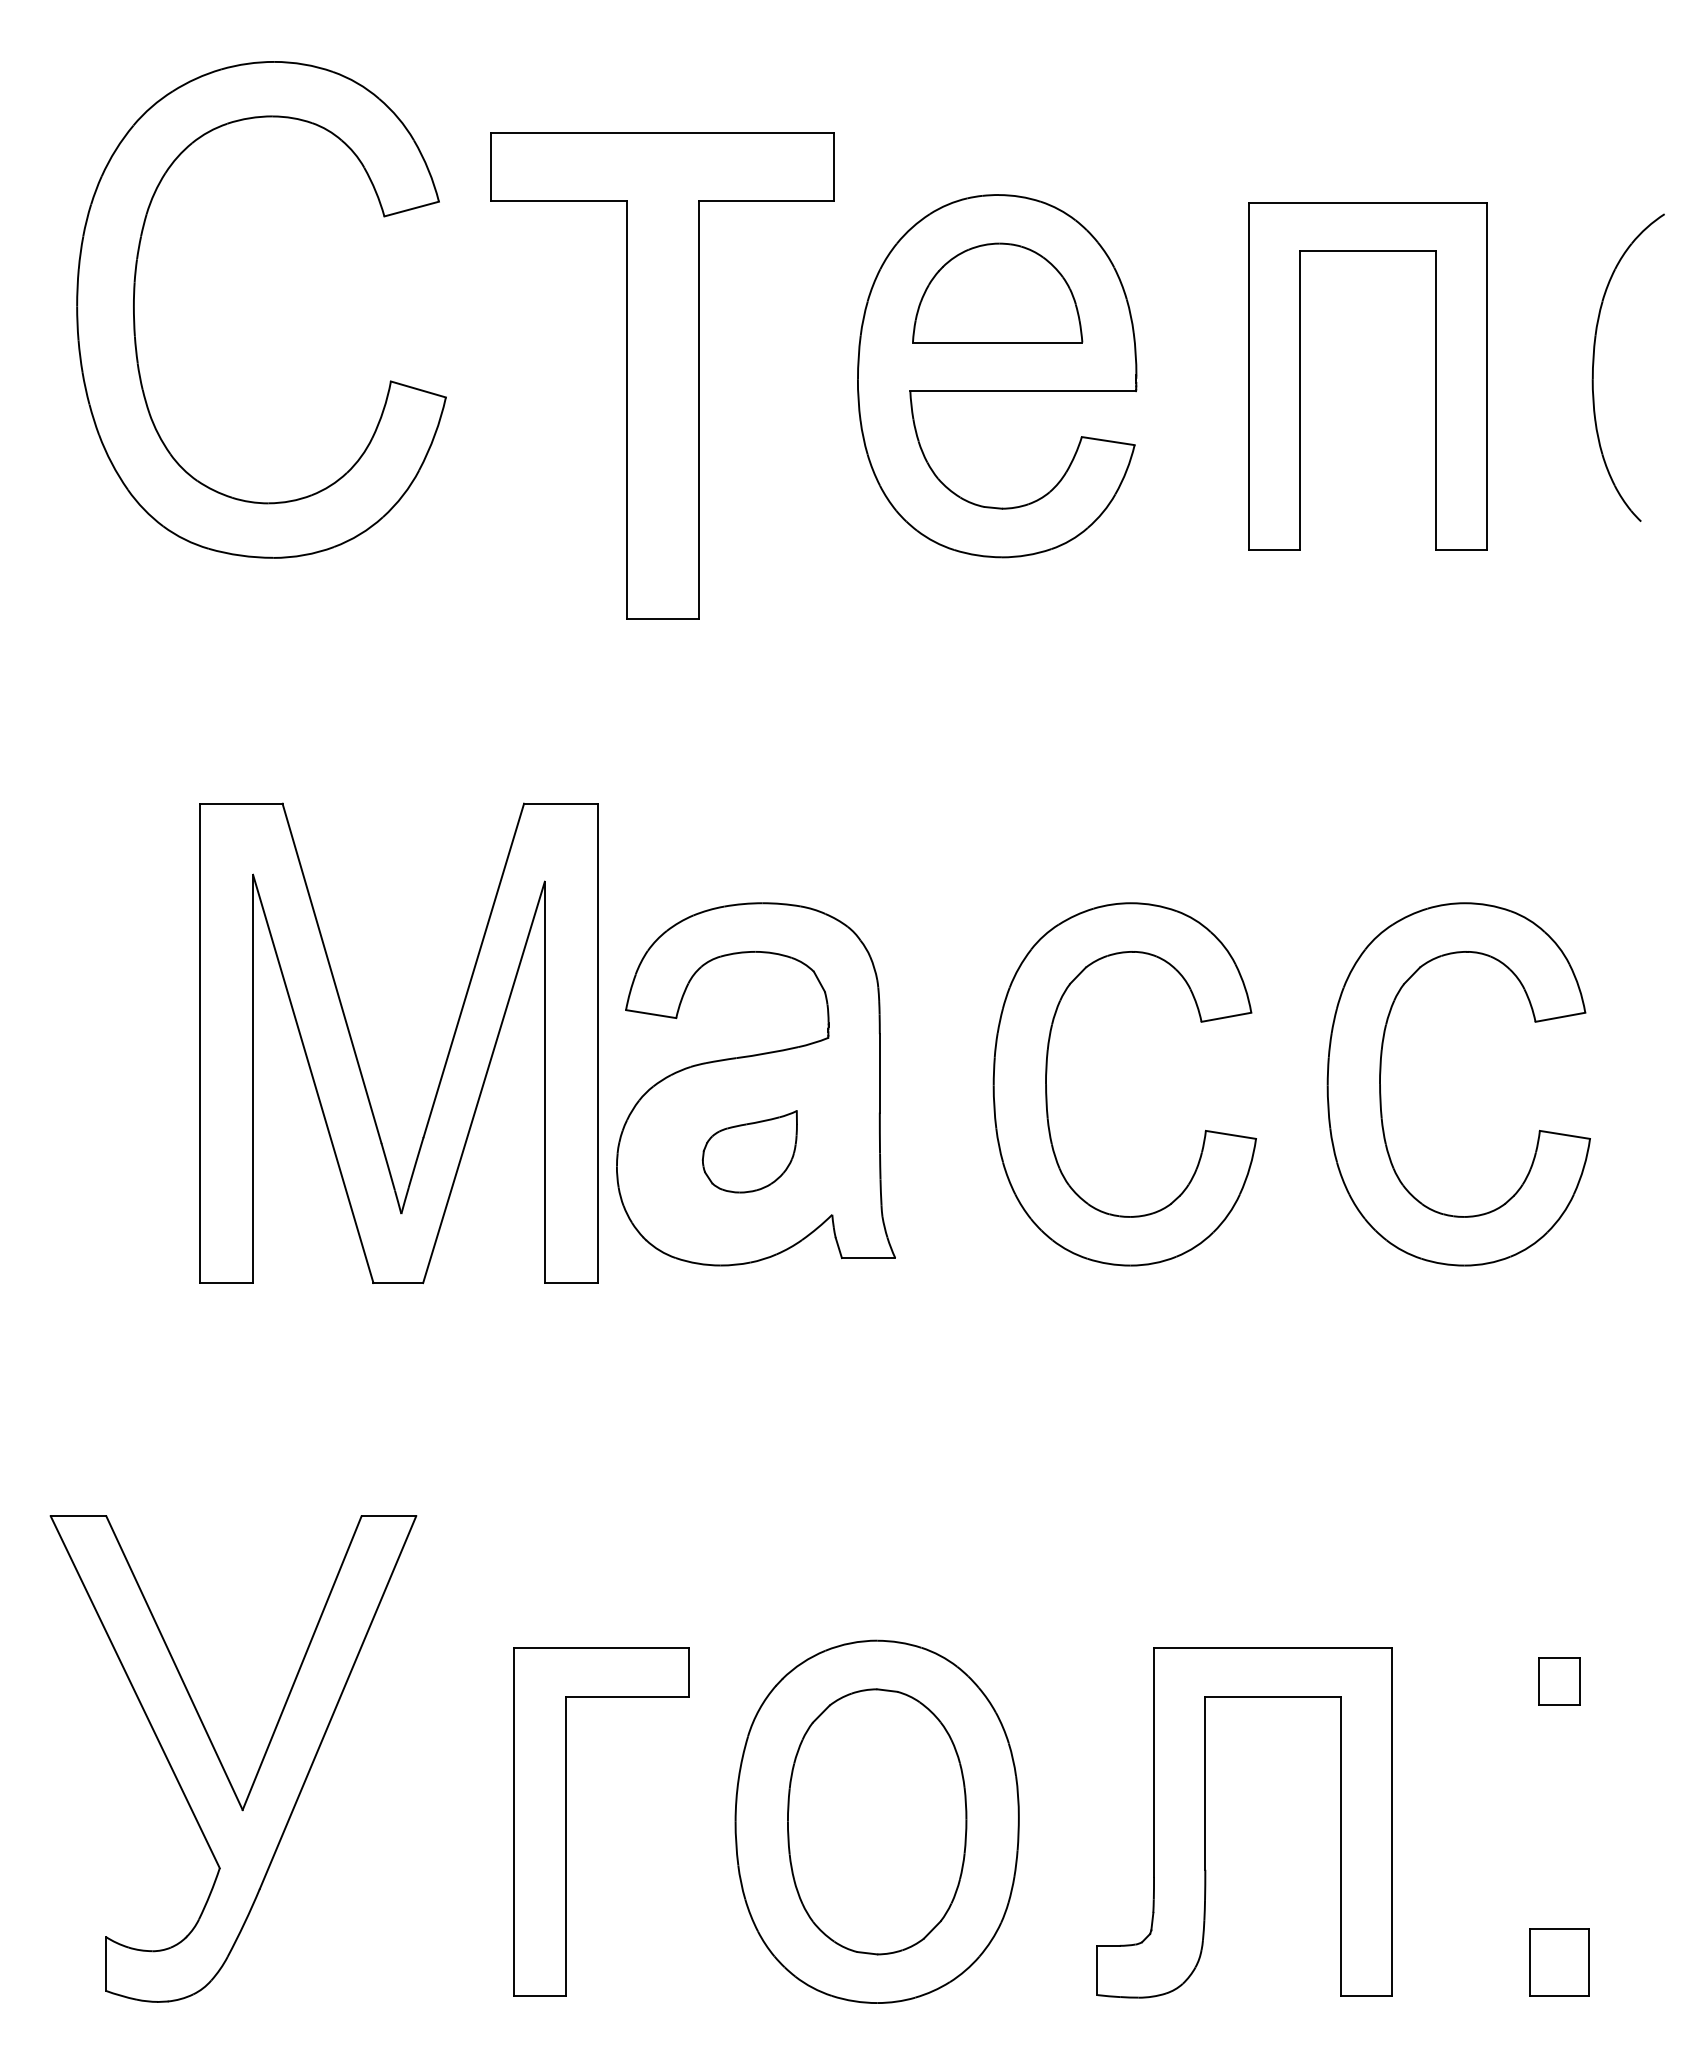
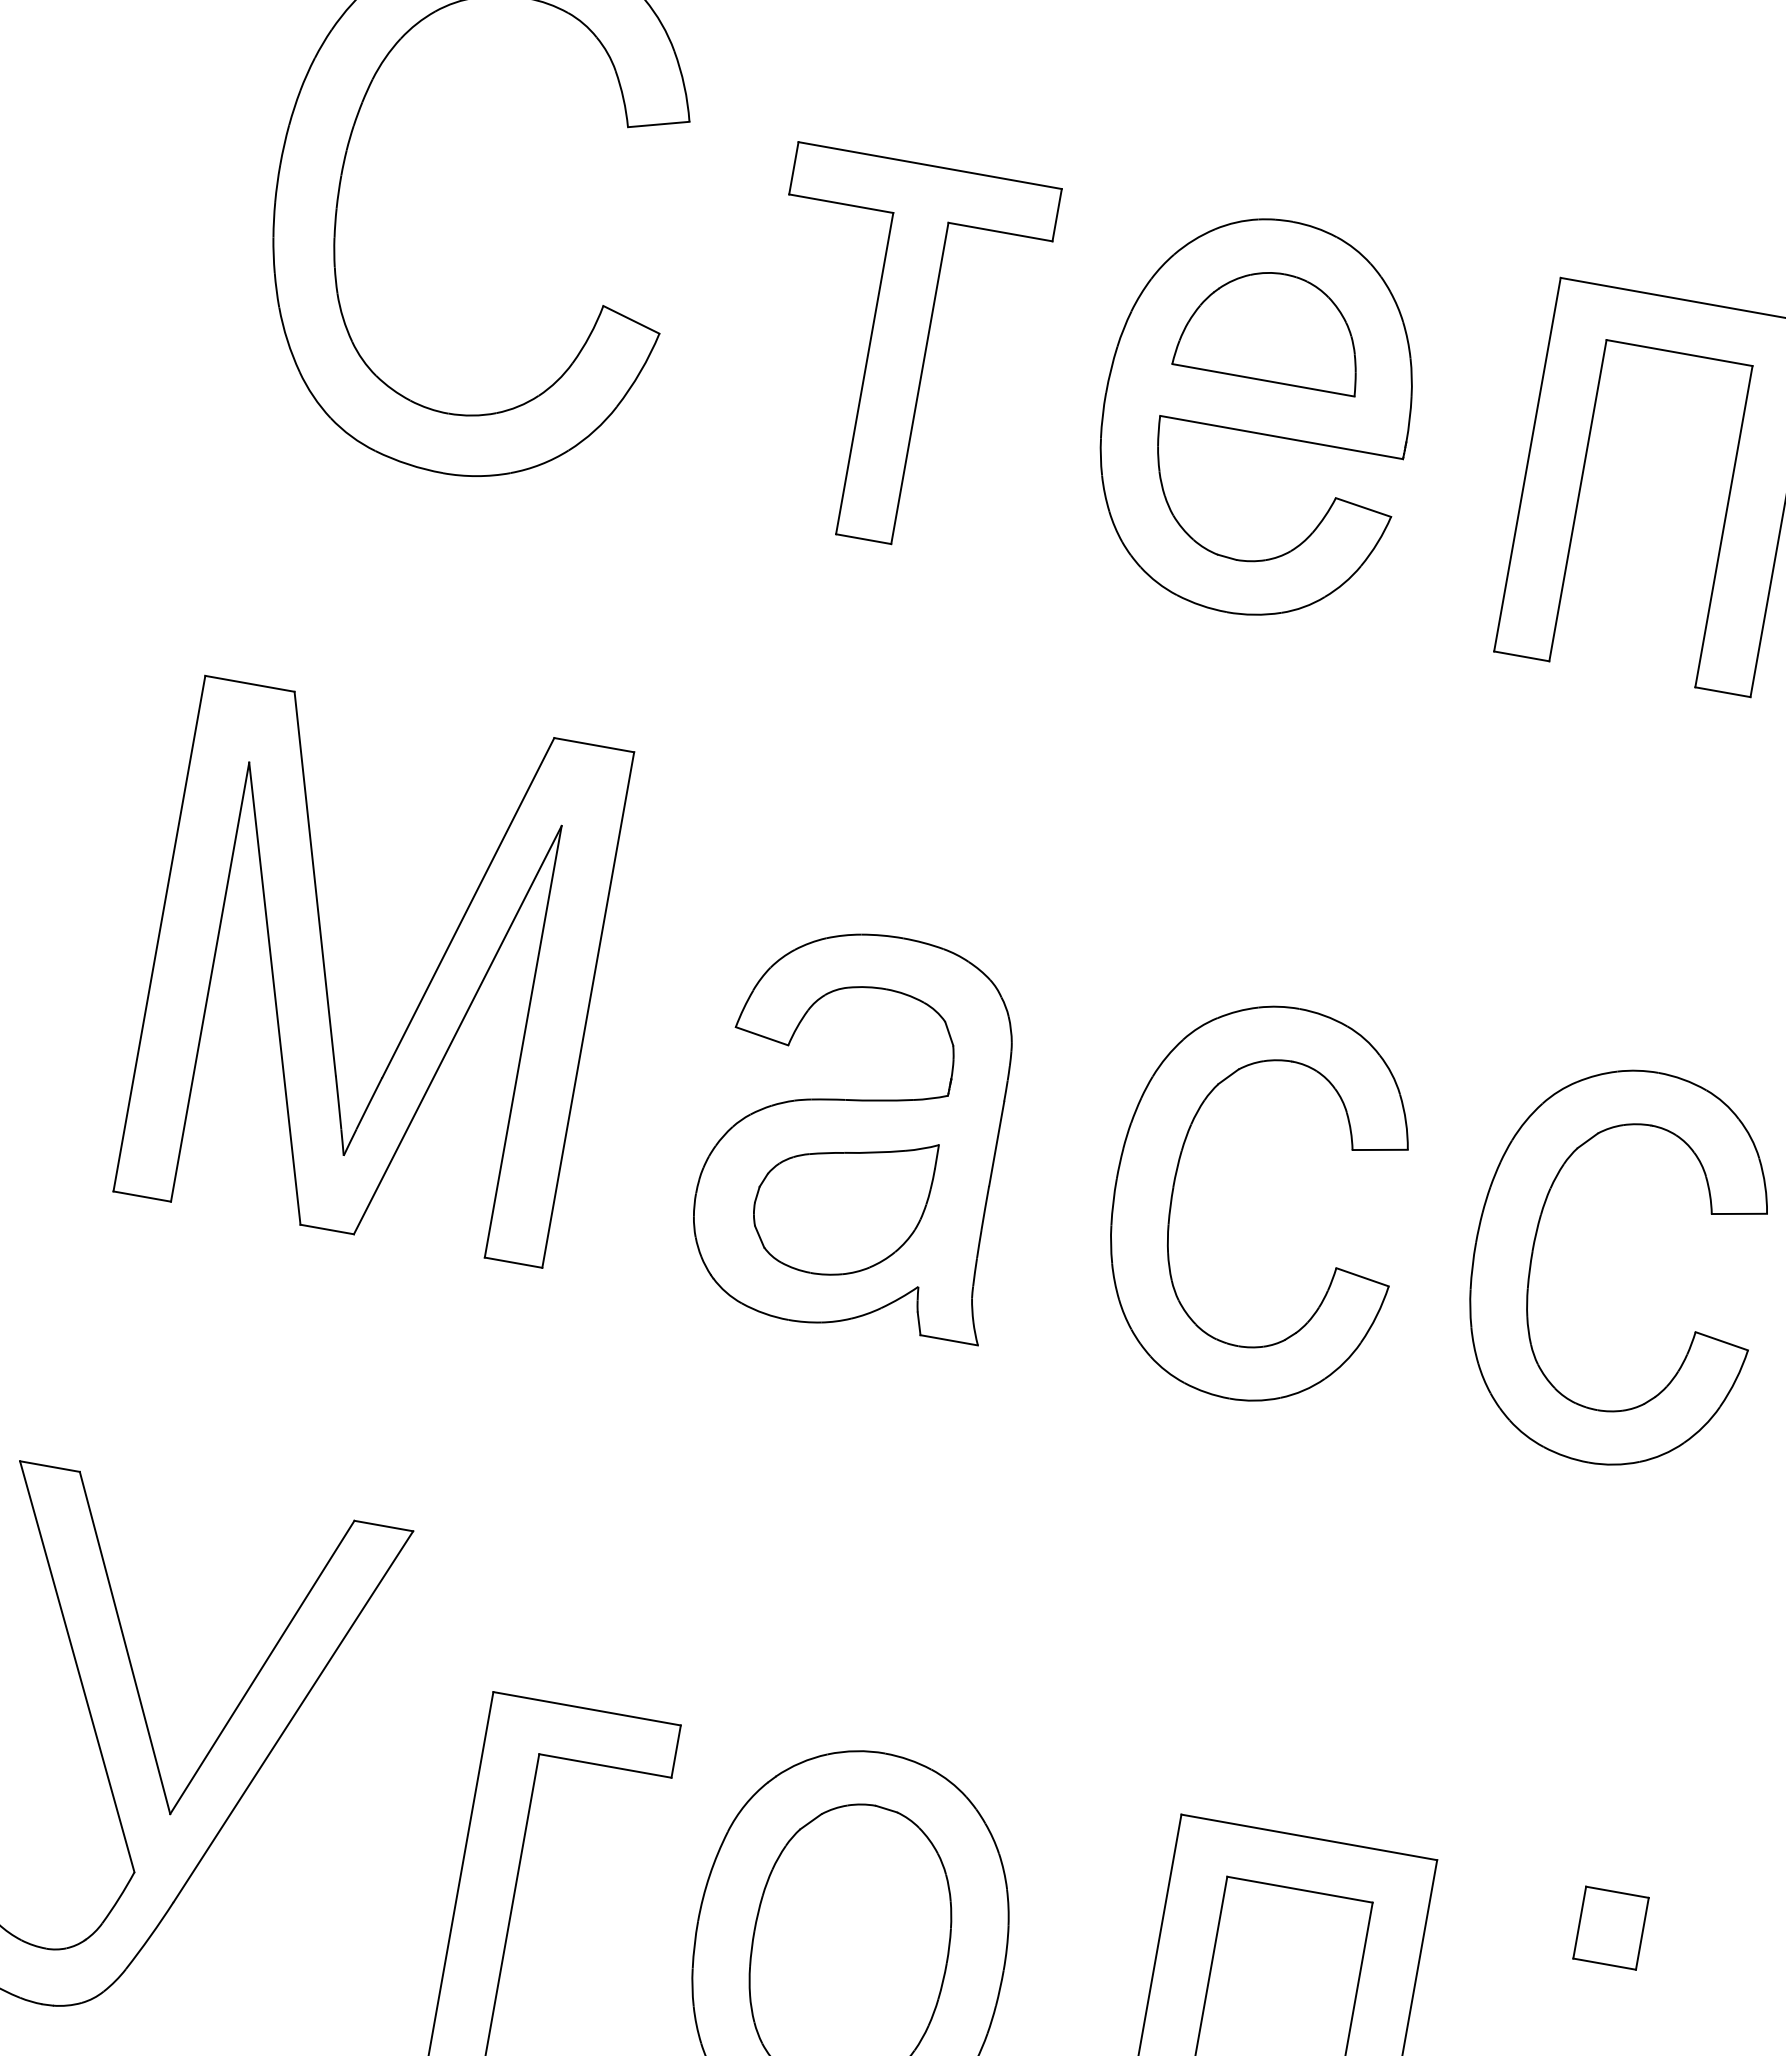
part: (662, 376) -> (896, 352), size x0.71
part: (357, 1056) -> (326, 978), moved
part: (749, 1151) -> (841, 1202), size x1.67
part: (1559, 1681) -> (1611, 1928), size x1.43

